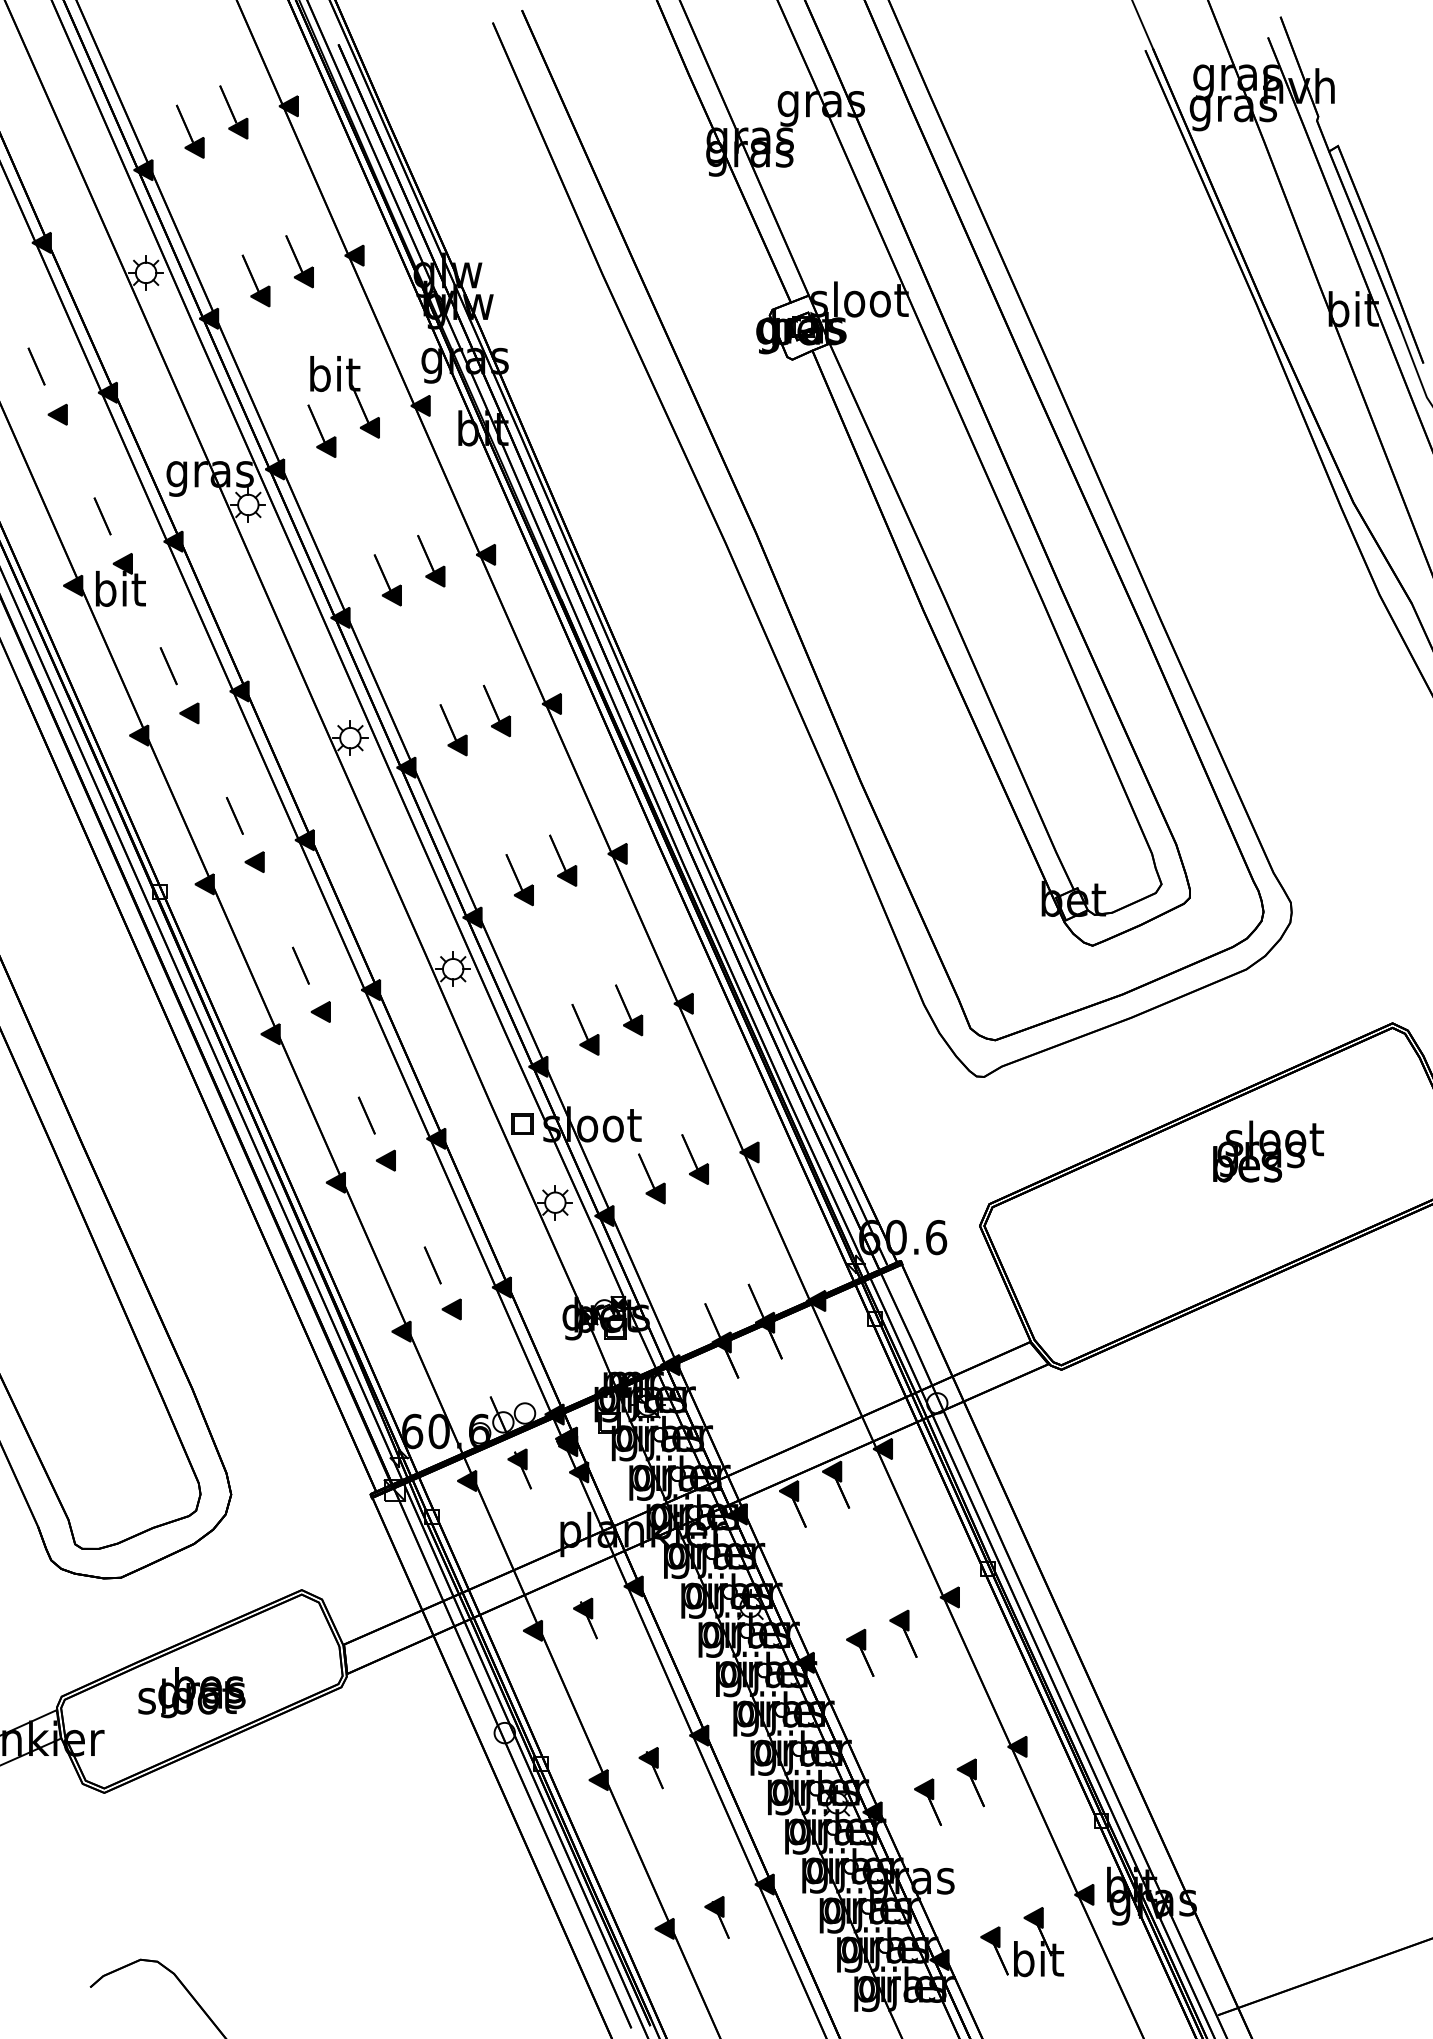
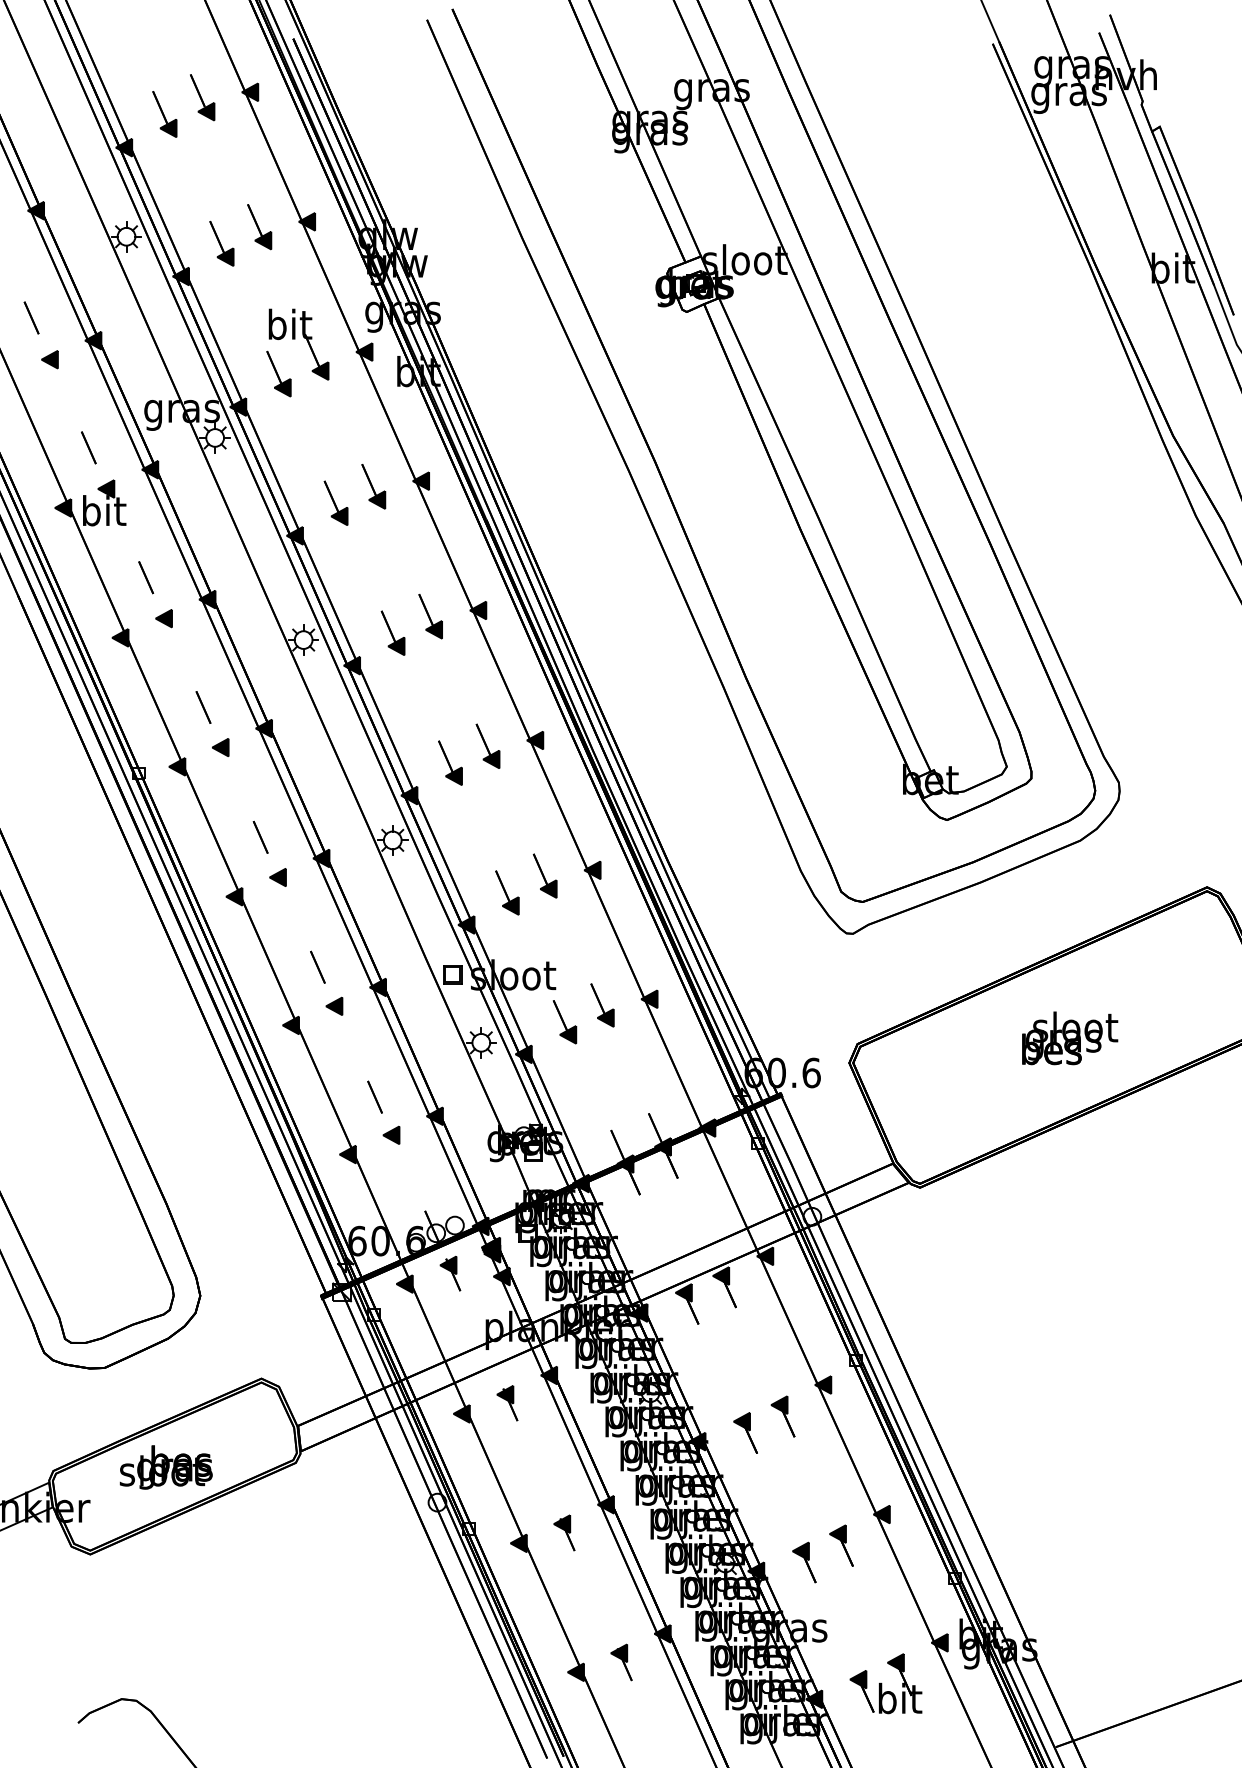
text: (1268, 1151) -> (1070, 1038), moved

